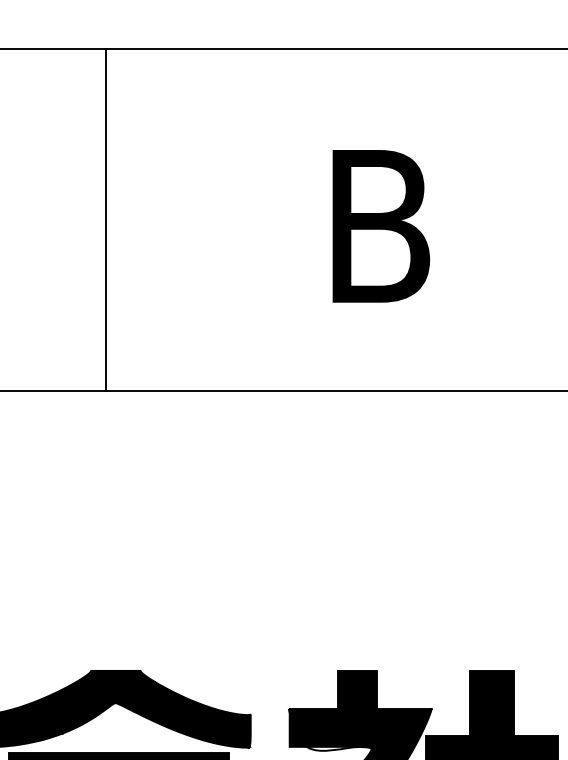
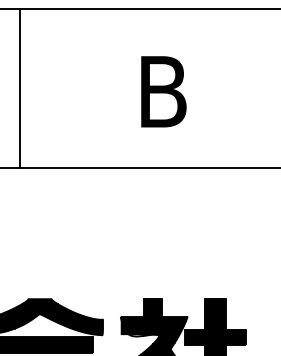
line: (106, 219) -> (19, 88), moved

